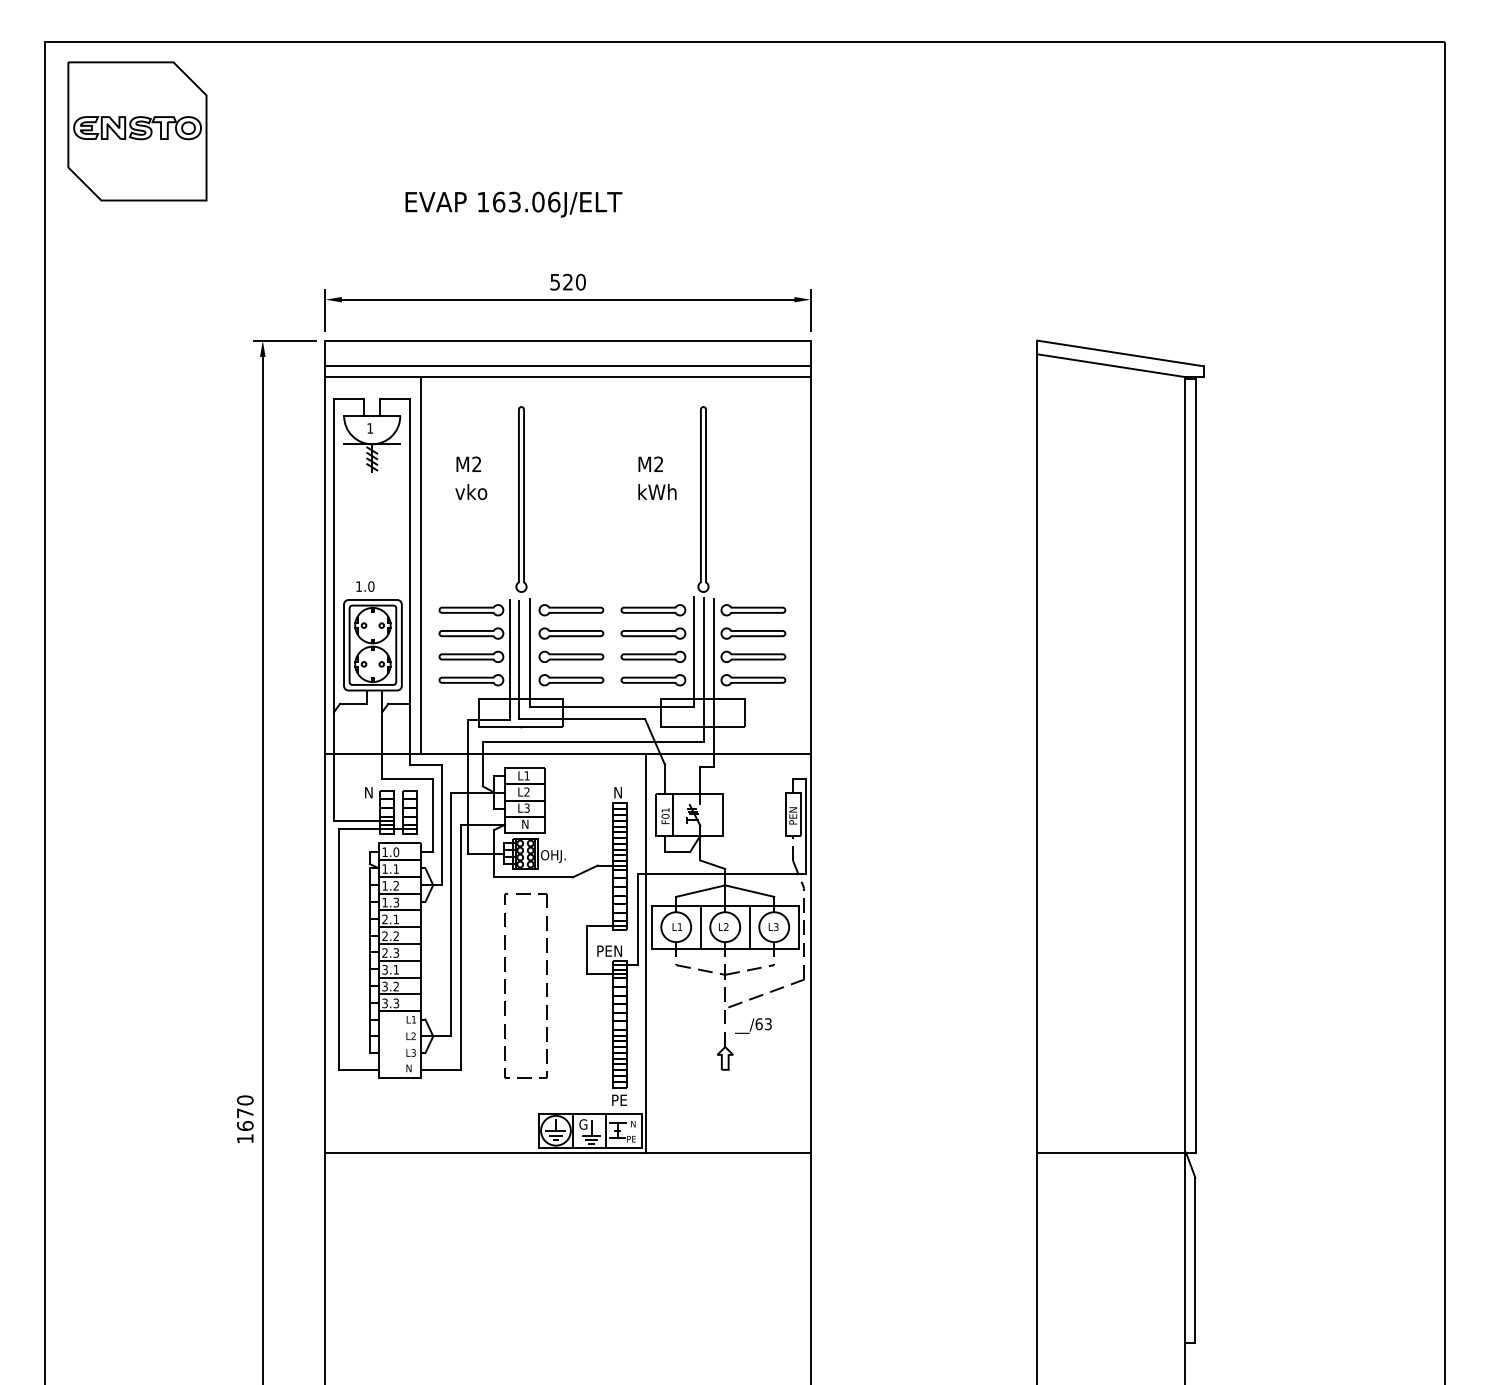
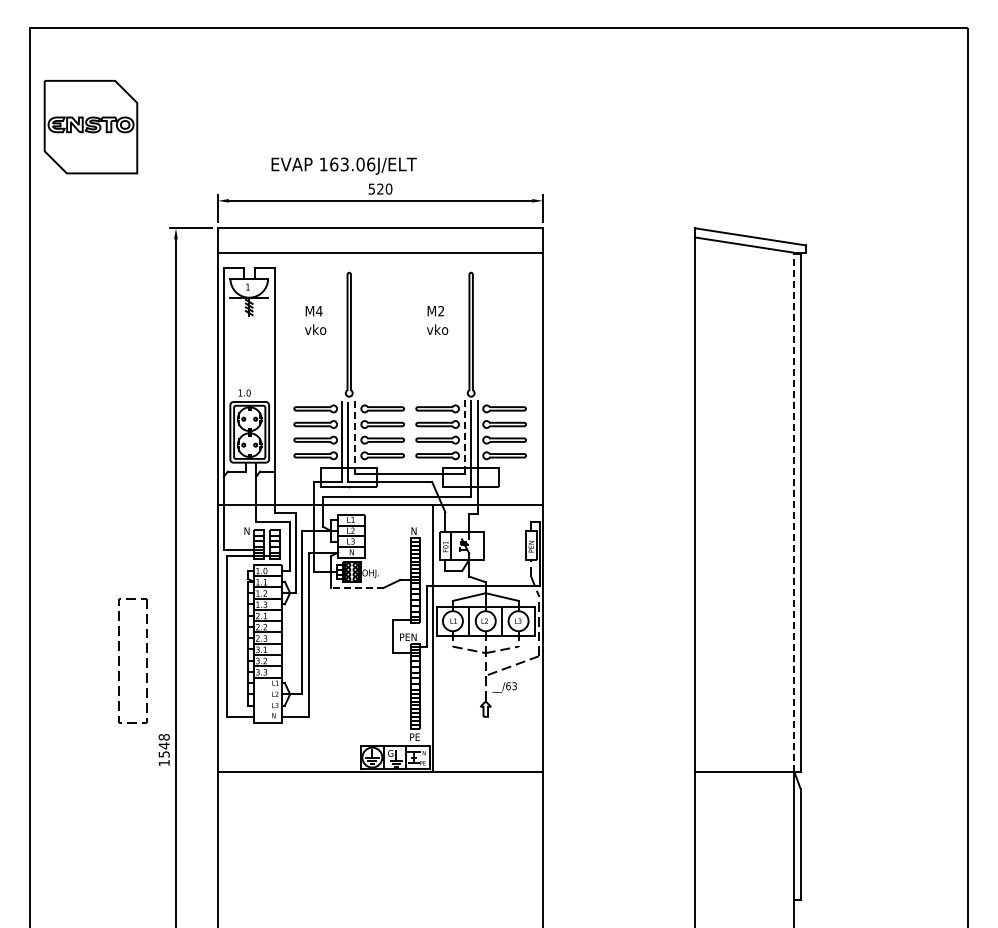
part: (136, 131) -> (90, 127), moved
text: (512, 203) -> (343, 165), moved
line: (568, 366) -> (380, 245), removed
text: (477, 464) -> (319, 311), M2 -> M4
text: (657, 491) -> (440, 329), kWh -> vko
line: (421, 564) -> (282, 378), removed
line: (530, 652) -> (355, 437), solid -> dashed
line: (693, 652) -> (464, 437), solid -> dashed
line: (1184, 764) -> (793, 512), solid -> dashed
line: (532, 876) -> (356, 587), solid -> dashed
part: (505, 985) -> (119, 660), moved
text: (244, 1112) -> (163, 745), 1670 -> 1548

